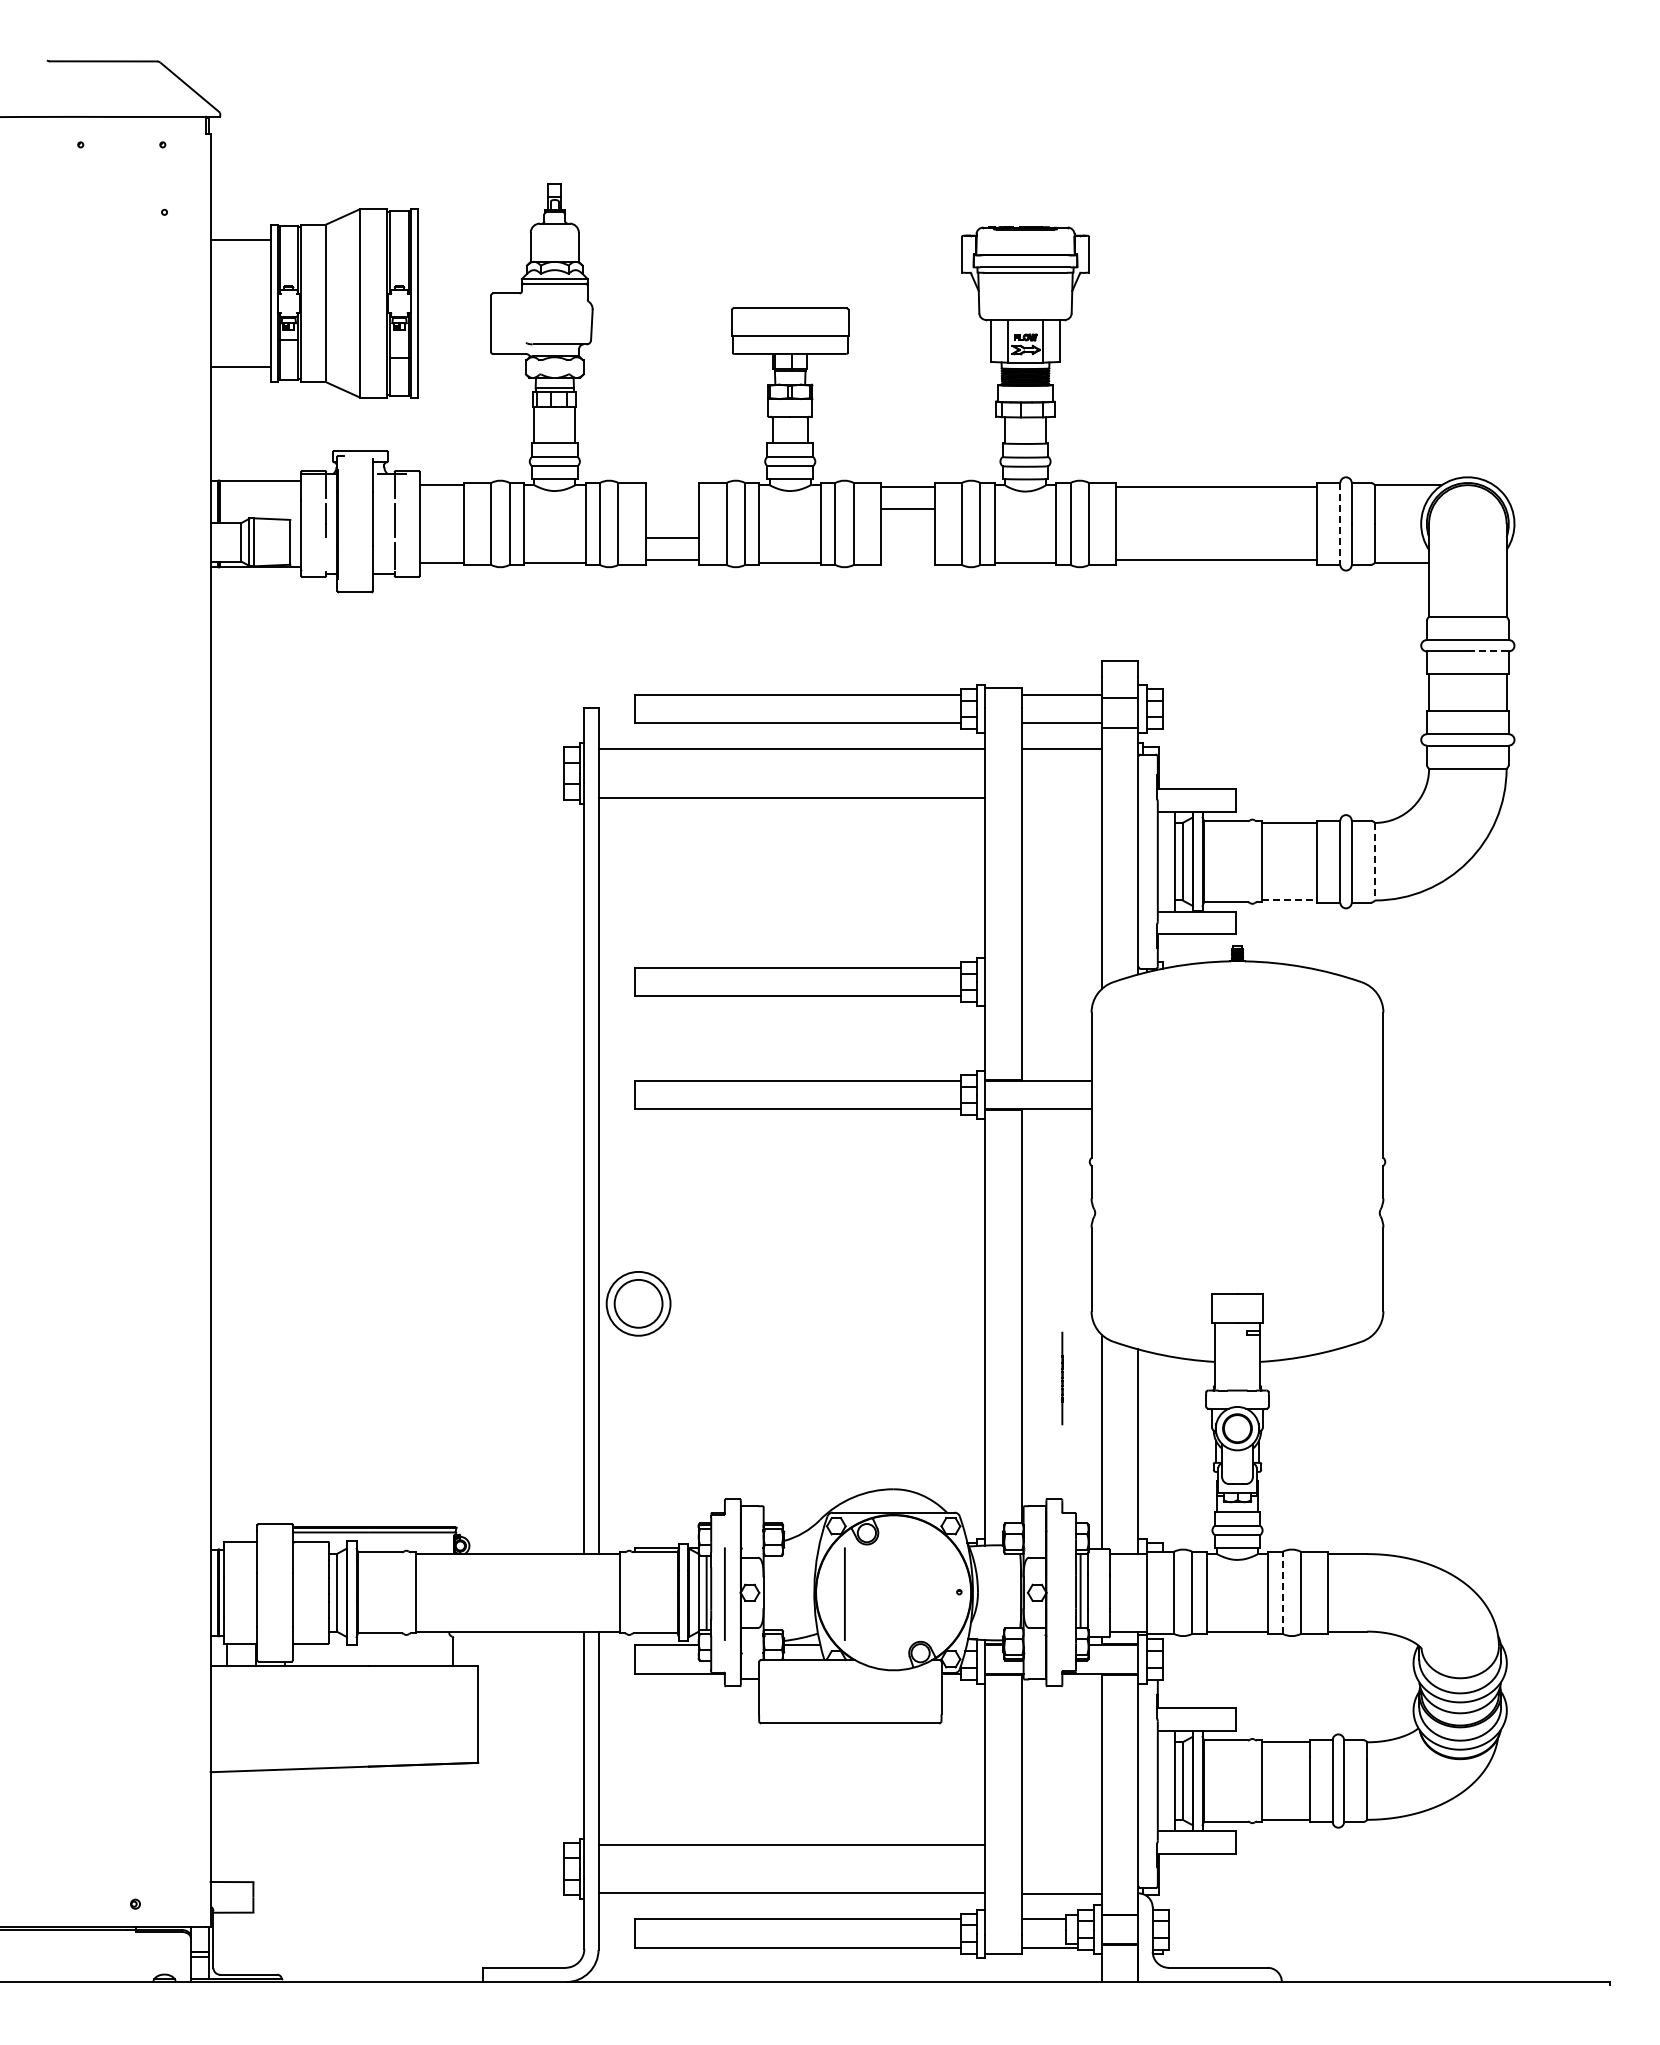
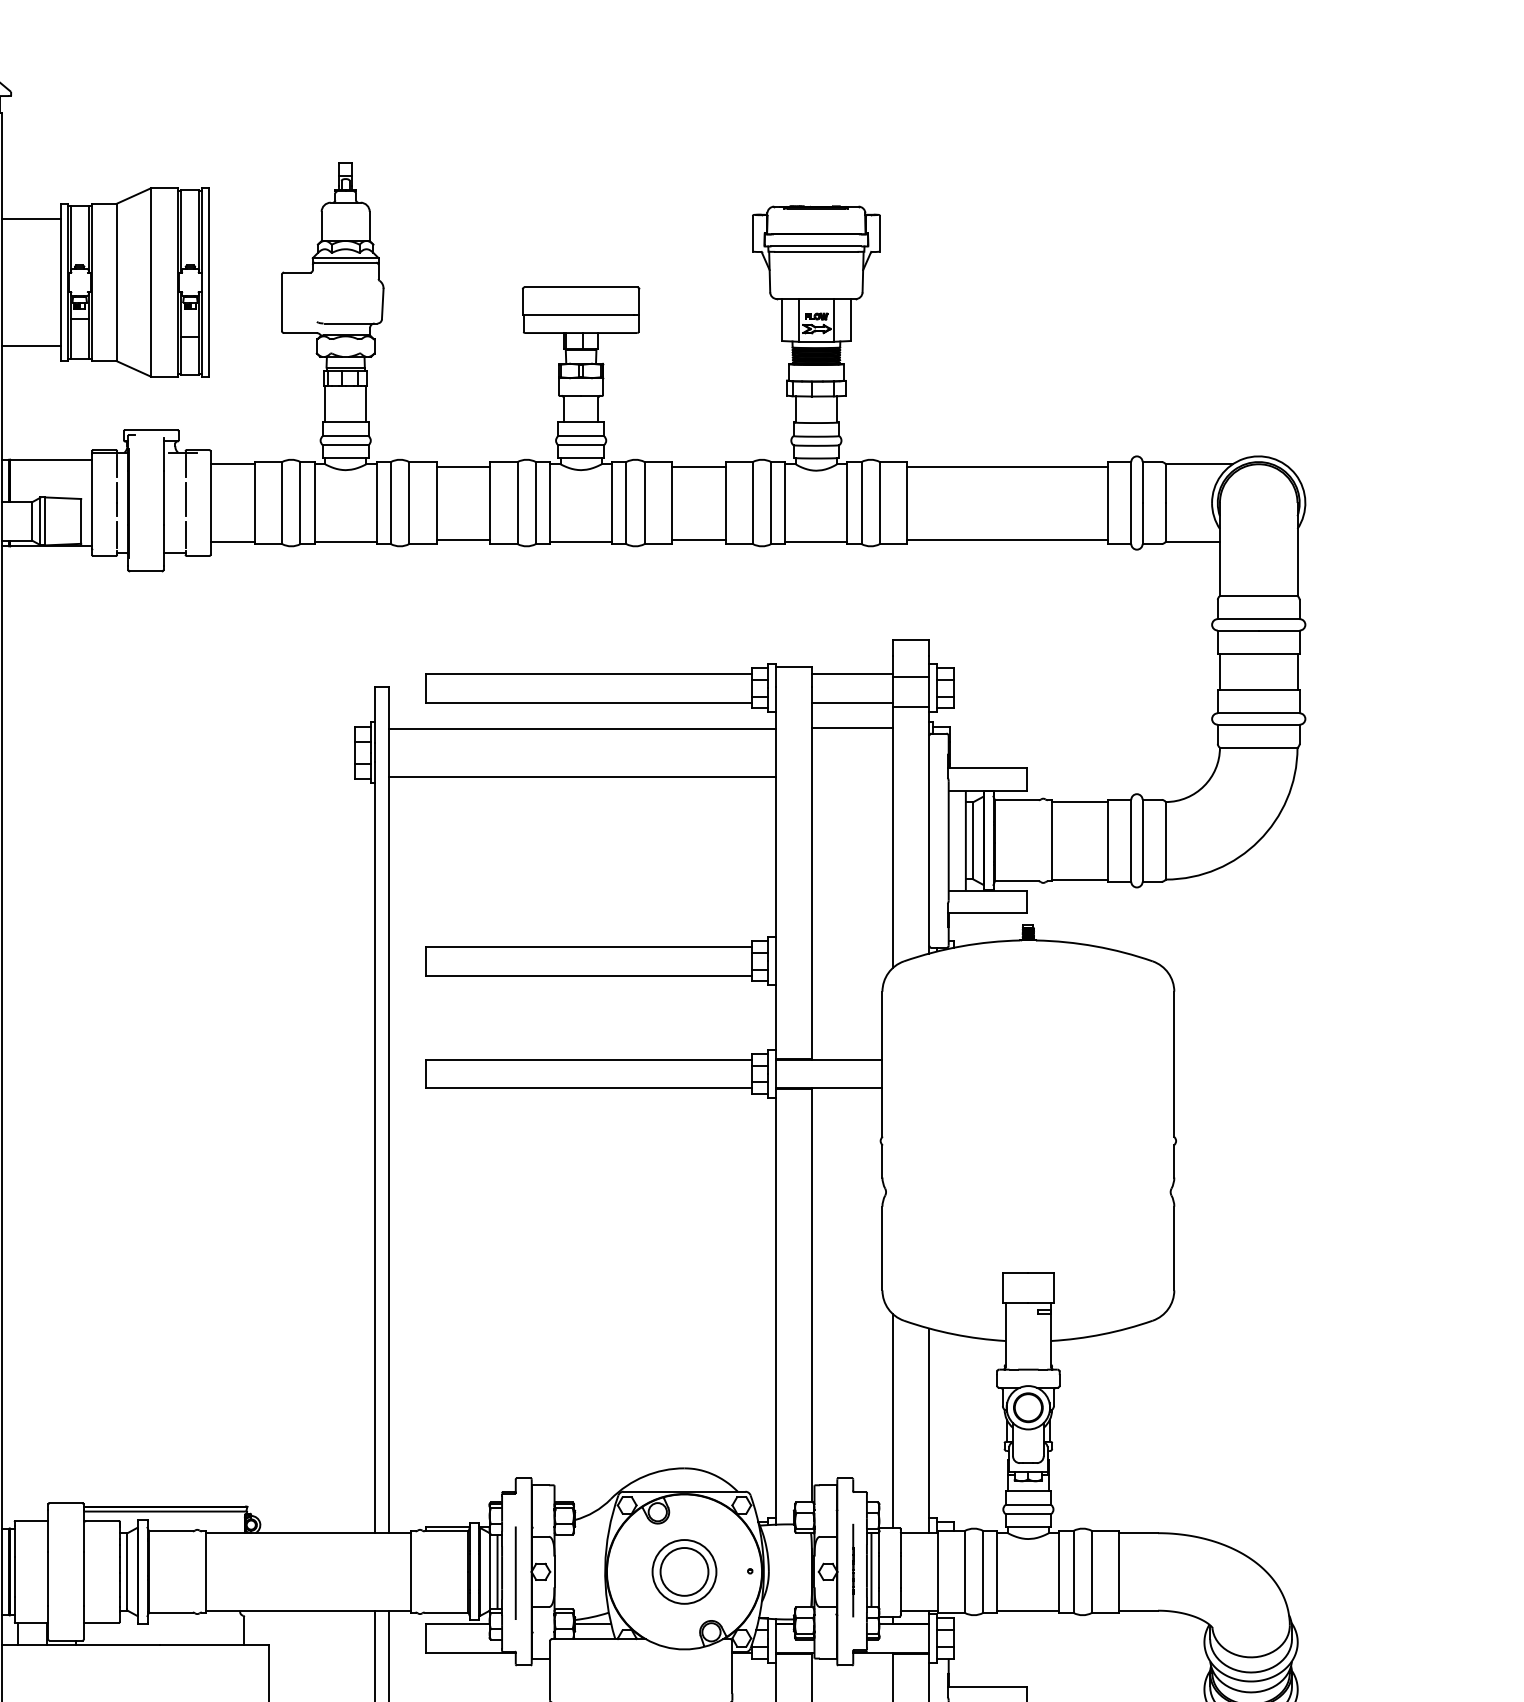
line: (907, 509) -> (698, 539), moved
line: (1340, 523) -> (1131, 502), dashed -> solid
line: (672, 538) -> (463, 466), moved
line: (326, 555) -> (117, 534), added
line: (1488, 651) -> (1279, 630), dashed -> solid
line: (1374, 861) -> (1165, 840), dashed -> solid
line: (1289, 900) -> (1080, 879), dashed -> solid
part: (638, 1303) -> (684, 1571), moved
line: (1062, 1378) -> (853, 1570), moved
line: (1282, 1592) -> (1073, 1571), dashed -> solid
line: (844, 1593) -> (635, 1572), removed

